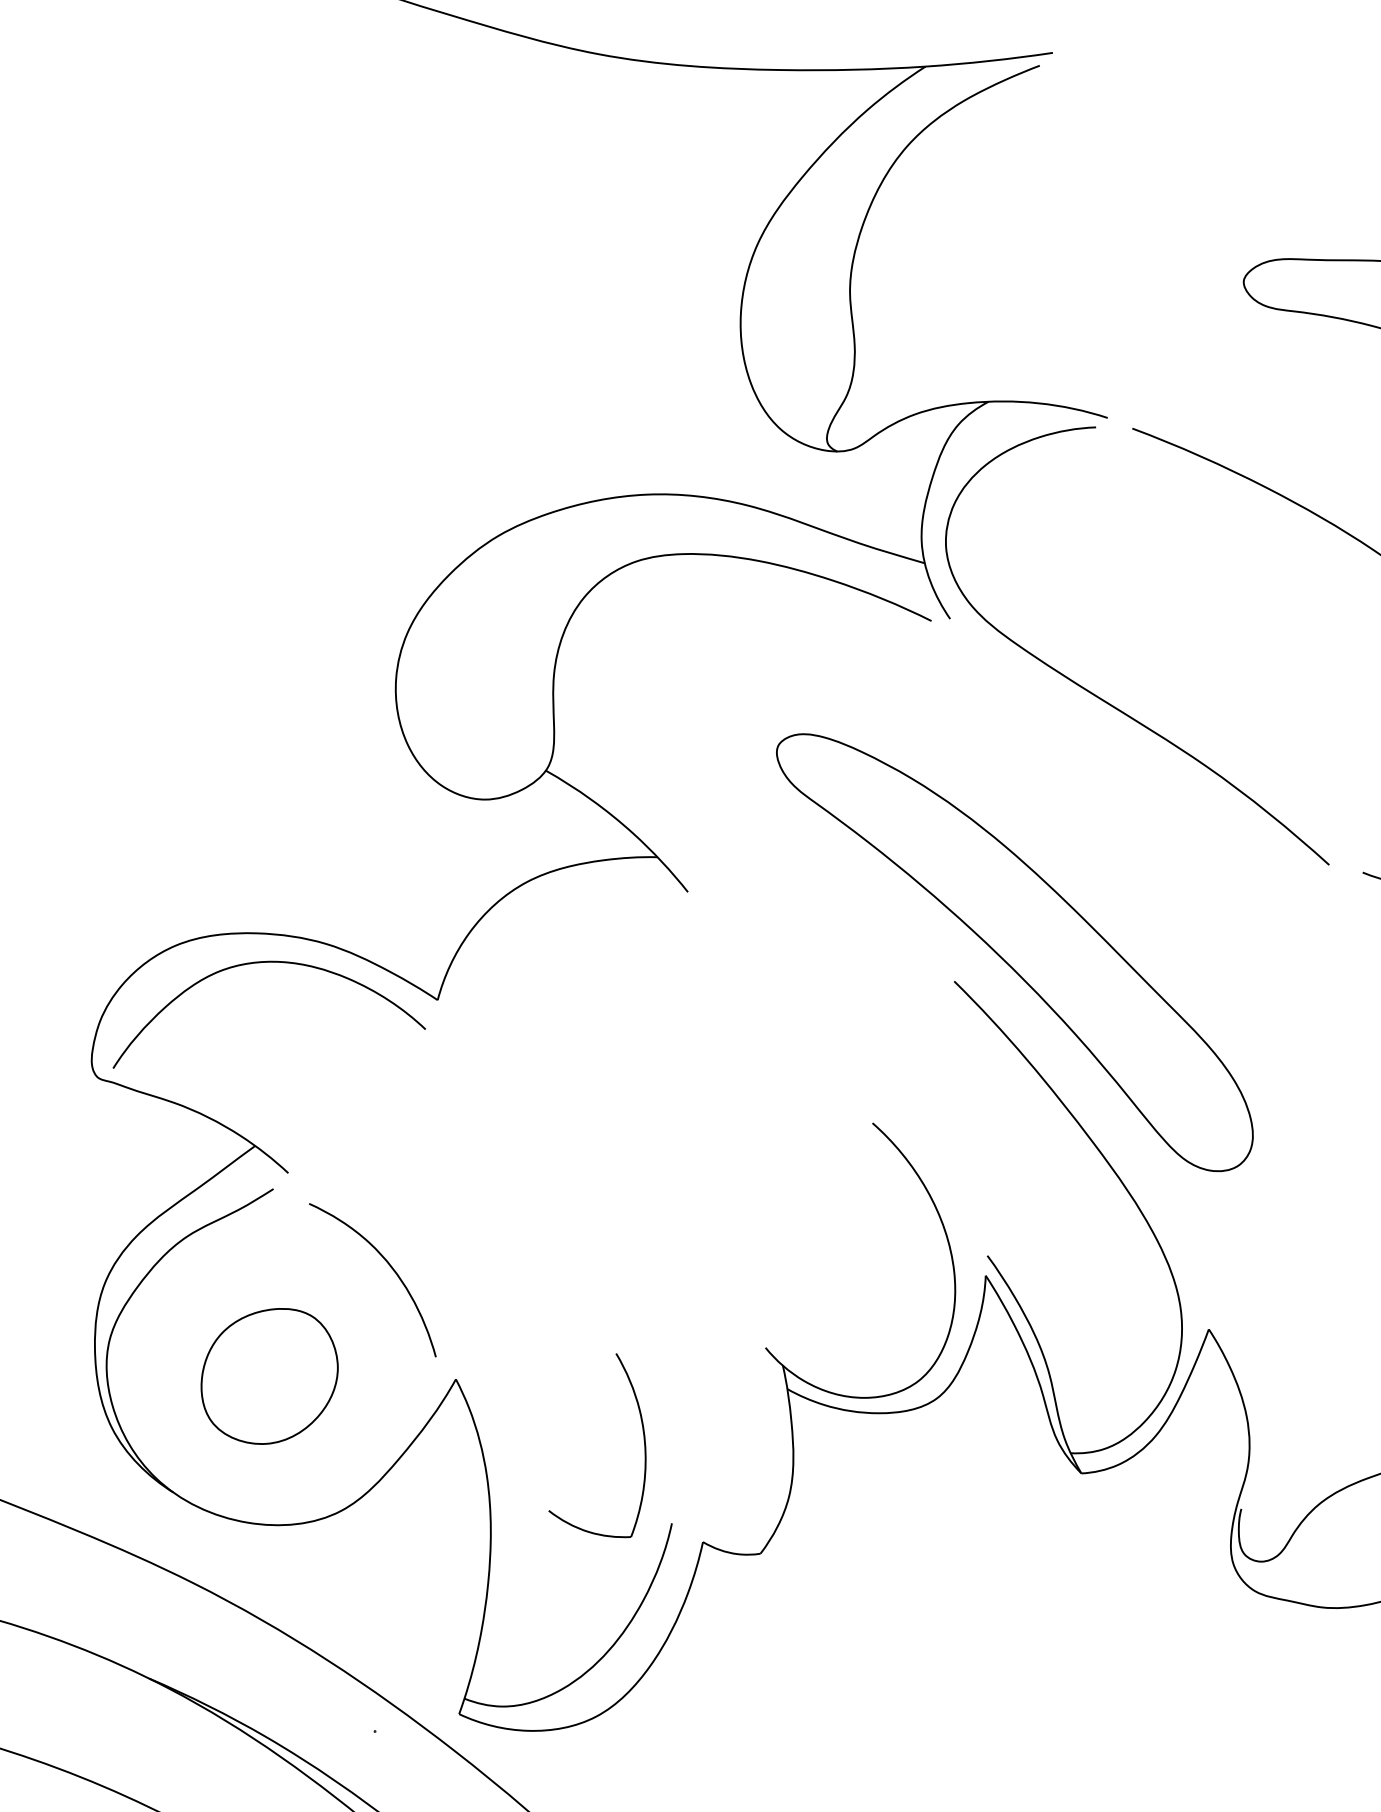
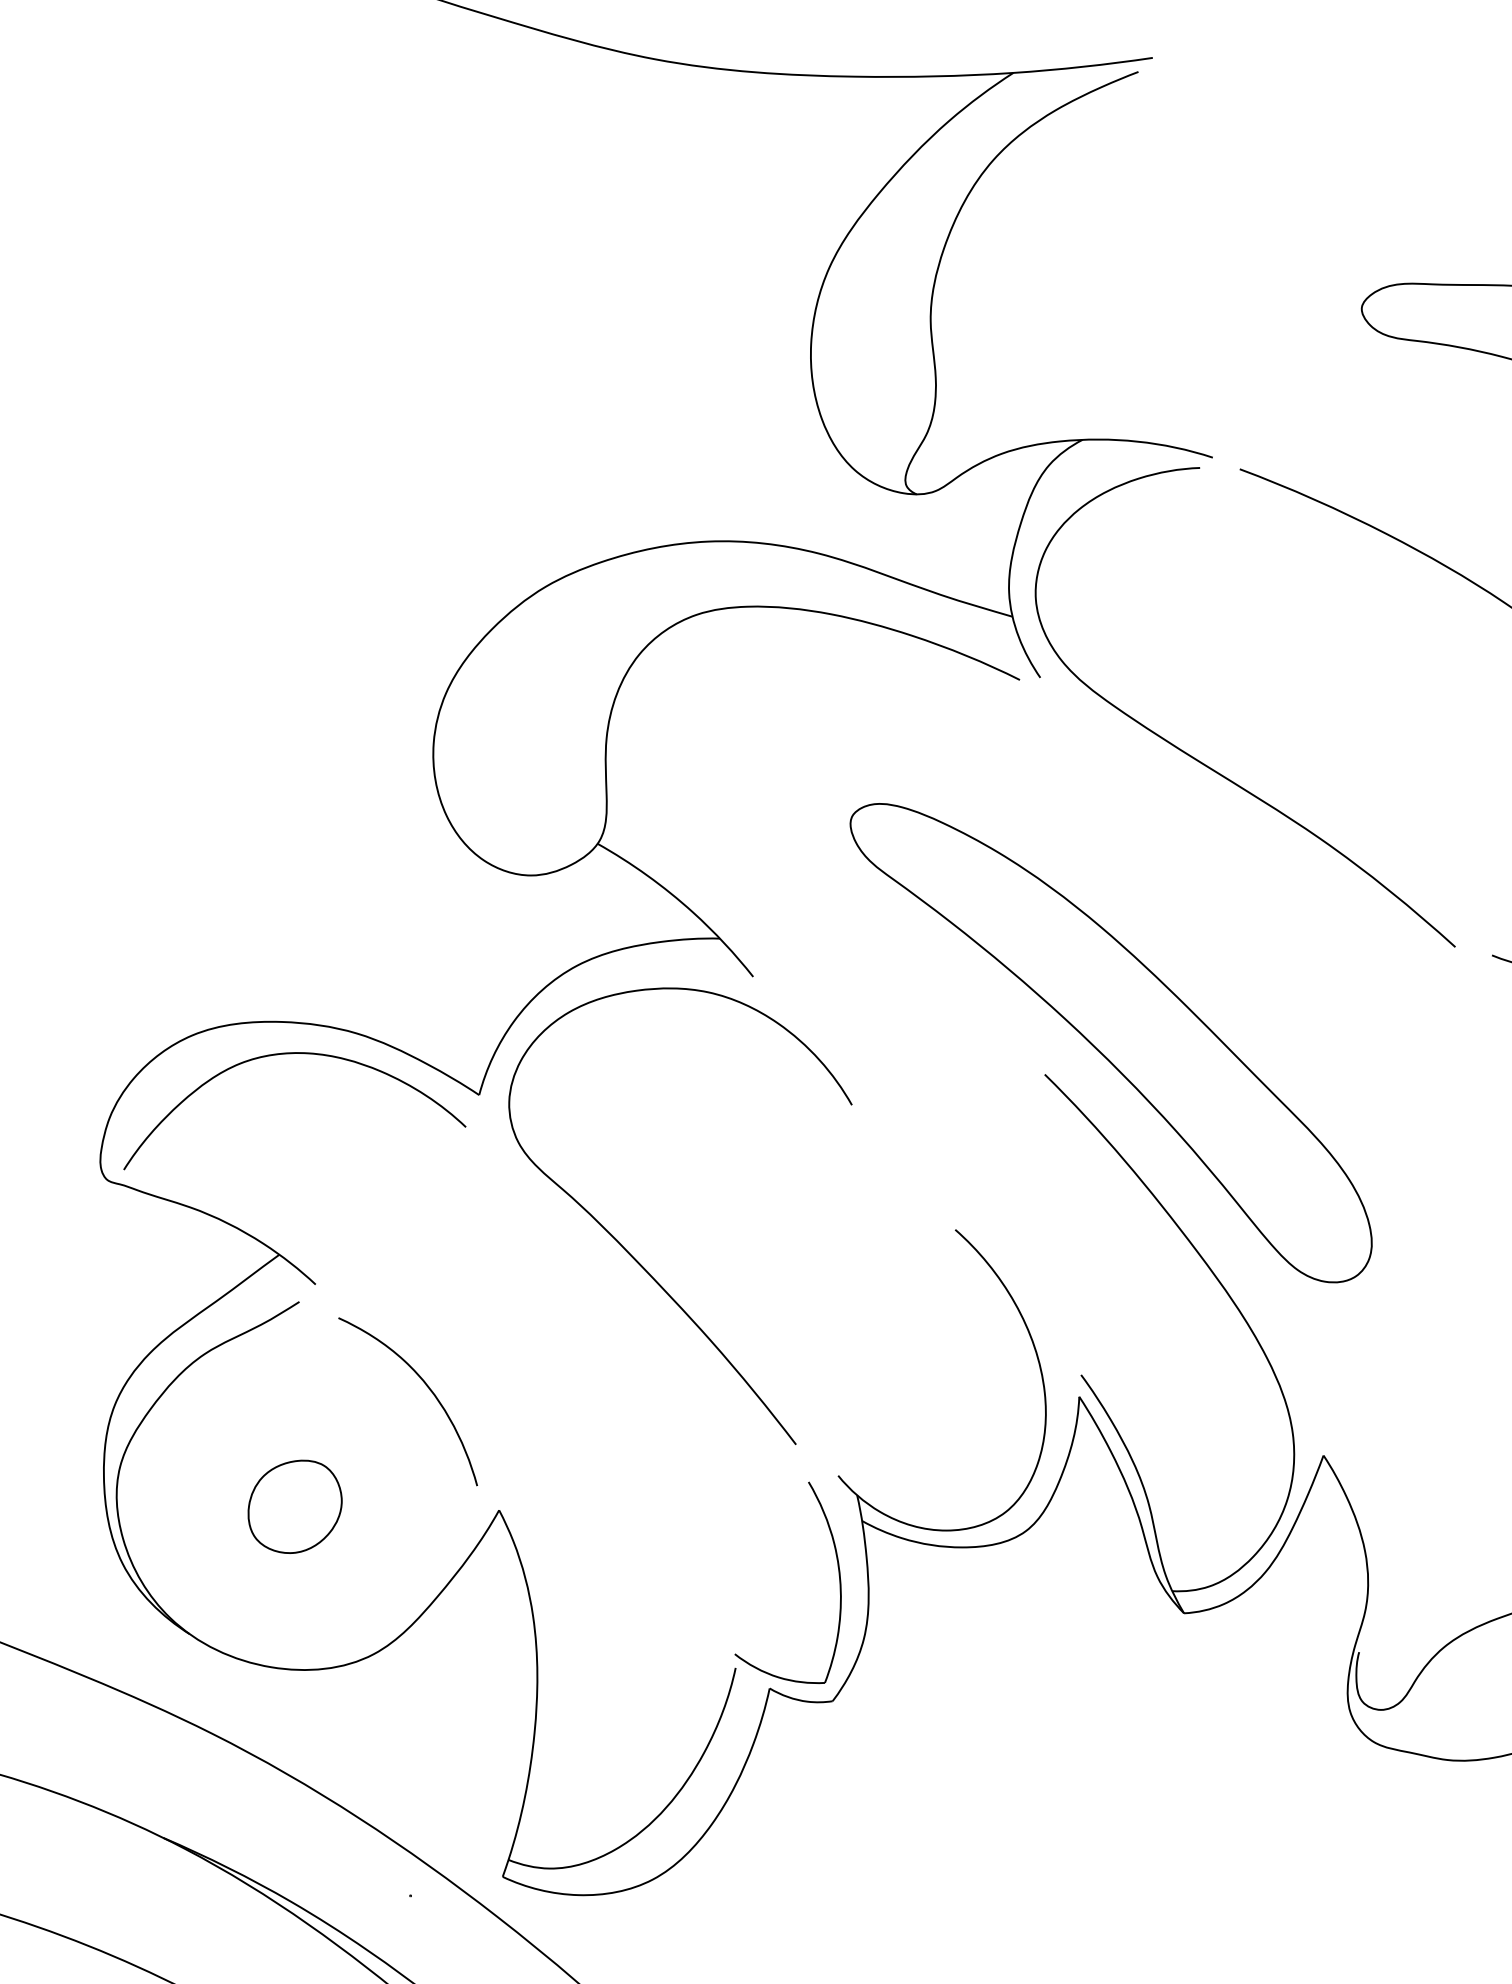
curve: (581, 1150) -> (636, 1259), added
part: (269, 1375) -> (294, 1506), size x0.62
part: (643, 1438) -> (838, 1575), moved

